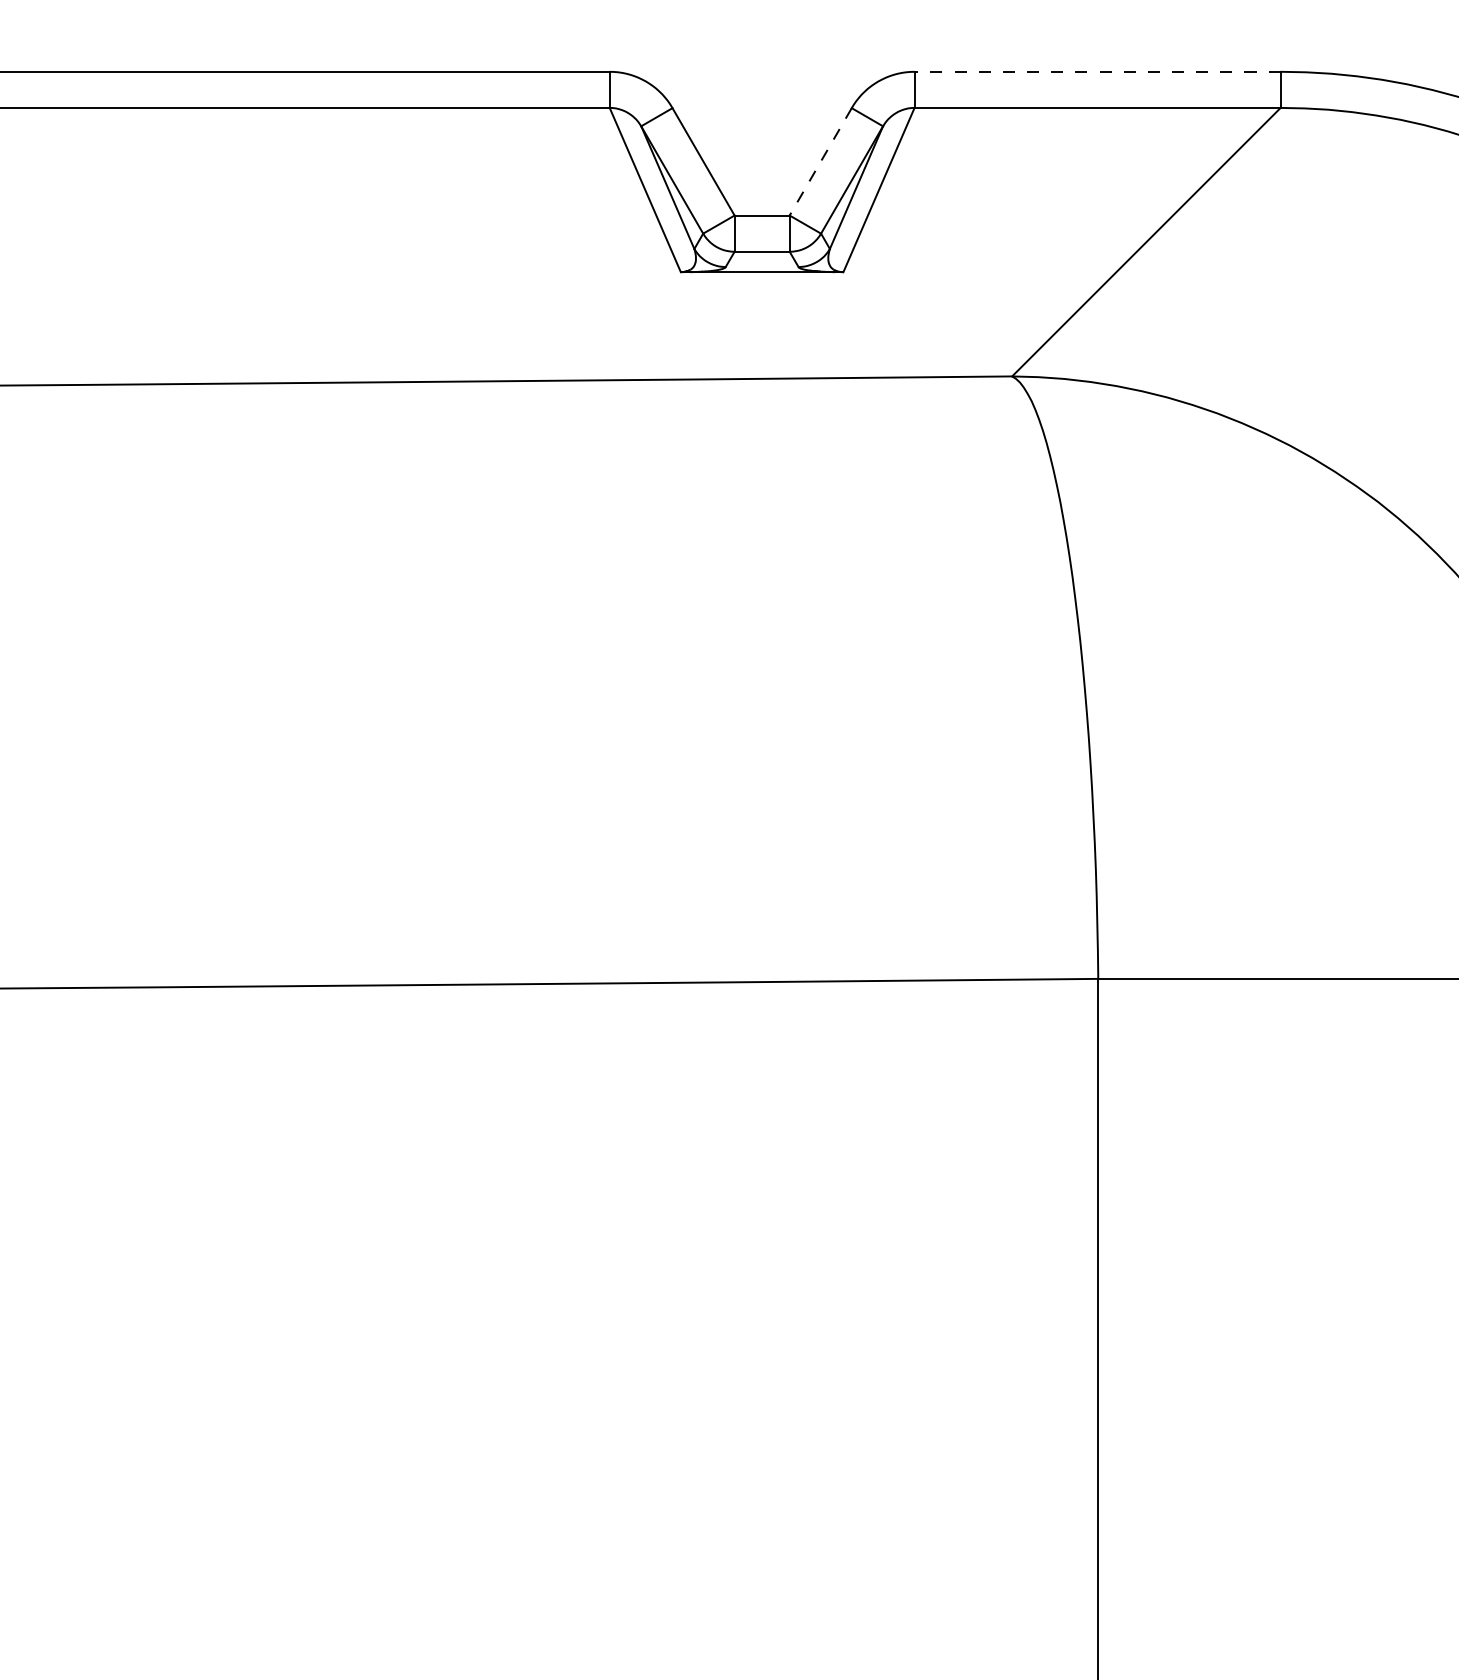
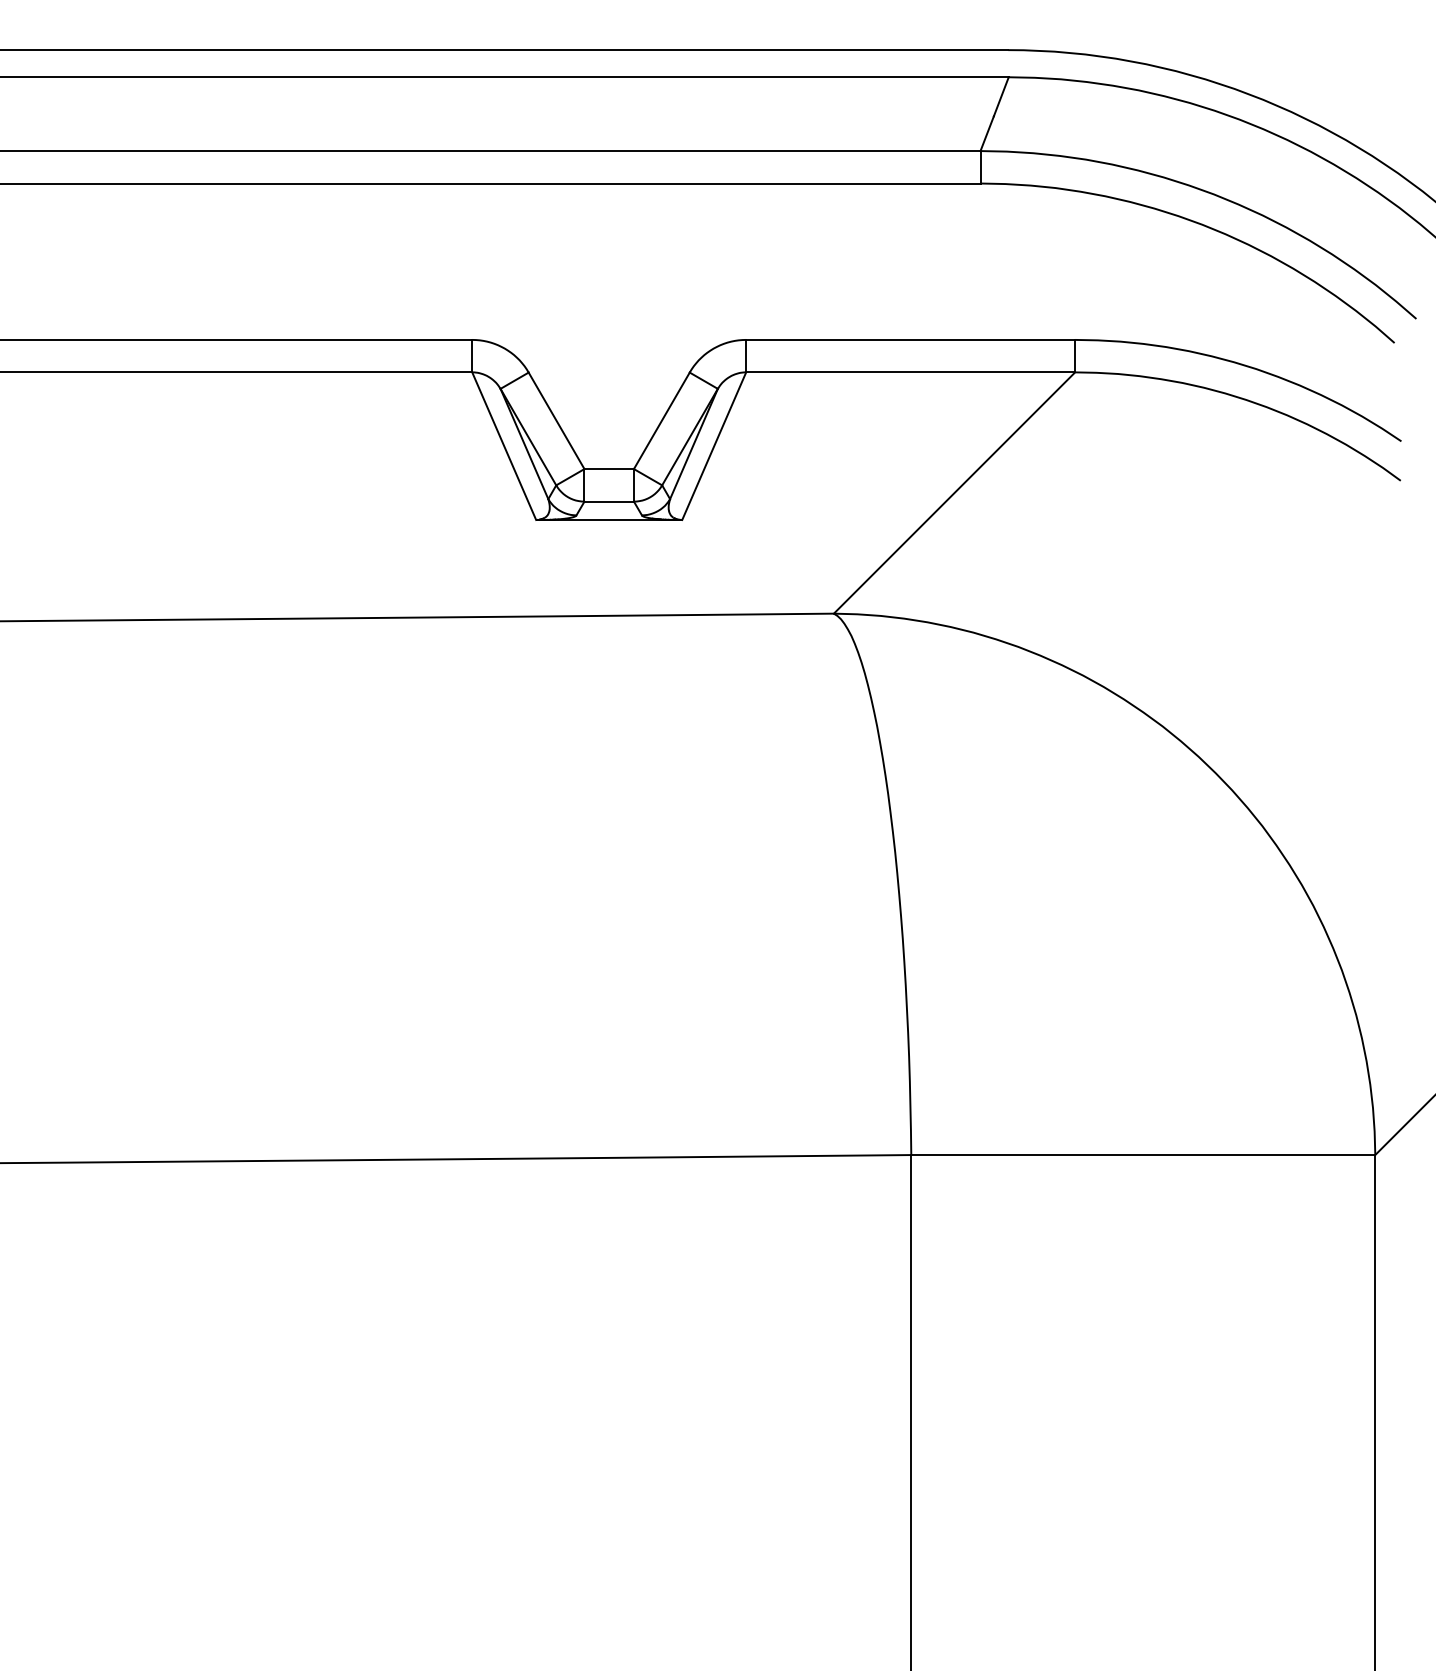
line: (1097, 71) -> (910, 339), dashed -> solid
line: (820, 161) -> (661, 420), dashed -> solid

